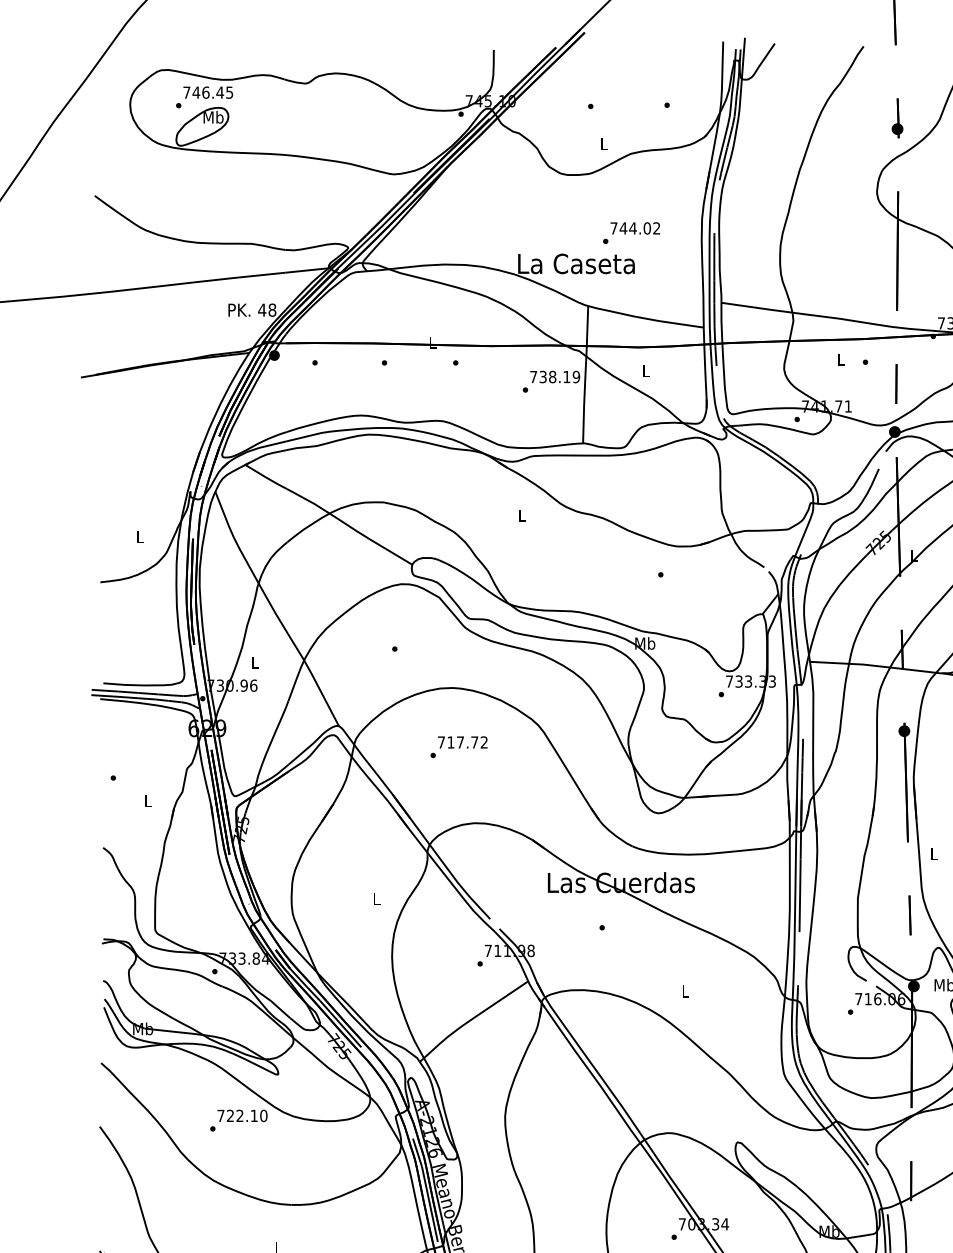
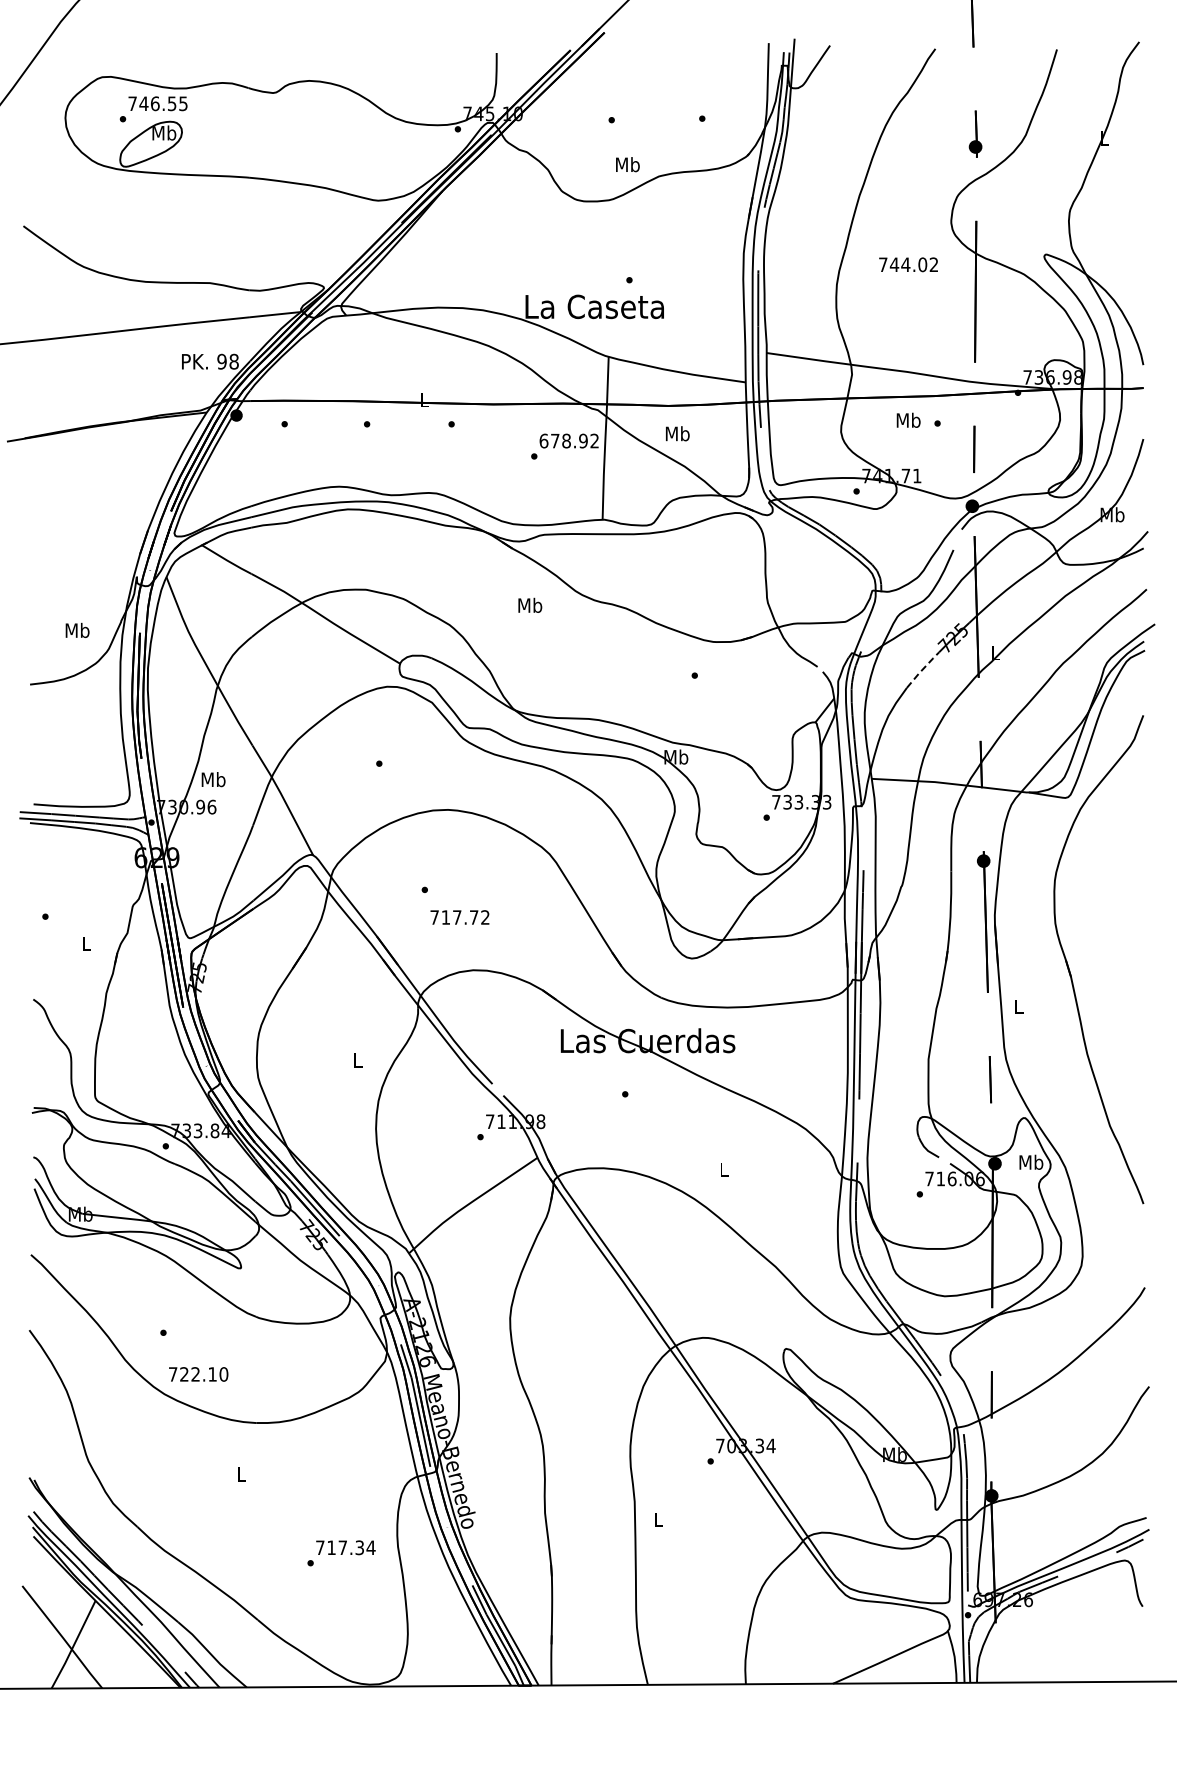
text: (219, 92) -> (171, 103), 746.45 -> 746.55
text: (604, 143) -> (627, 164), L -> Mb
text: (635, 228) -> (908, 264), moved
text: (261, 309) -> (221, 361), 48 -> 98
text: (840, 358) -> (908, 419), L -> Mb
text: (646, 370) -> (677, 433), L -> Mb
text: (555, 376) -> (569, 440), 738.19 -> 678.92
text: (522, 514) -> (530, 604), L -> Mb
text: (140, 536) -> (77, 630), L -> Mb
line: (852, 569) -> (922, 669), solid -> dashed
text: (255, 662) -> (213, 779), L -> Mb
text: (462, 742) -> (459, 917), moved
text: (242, 1115) -> (198, 1374), moved

